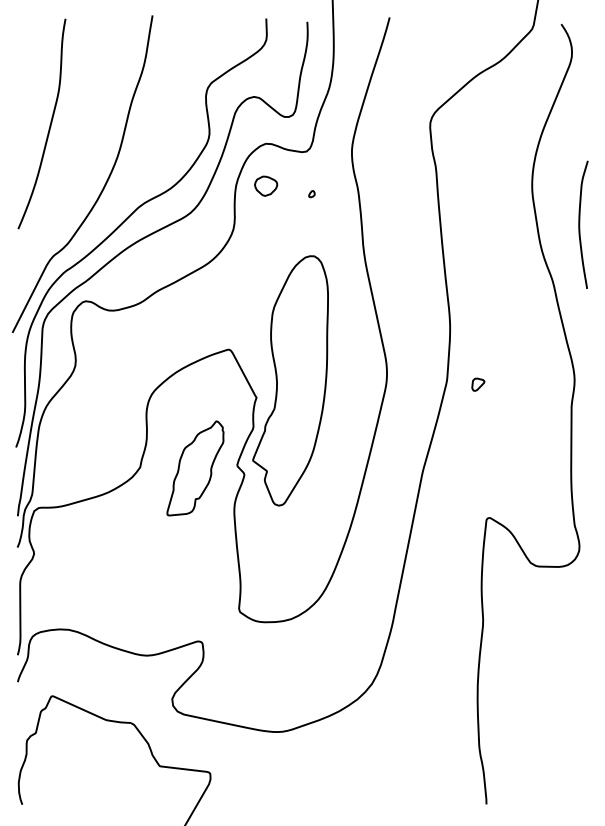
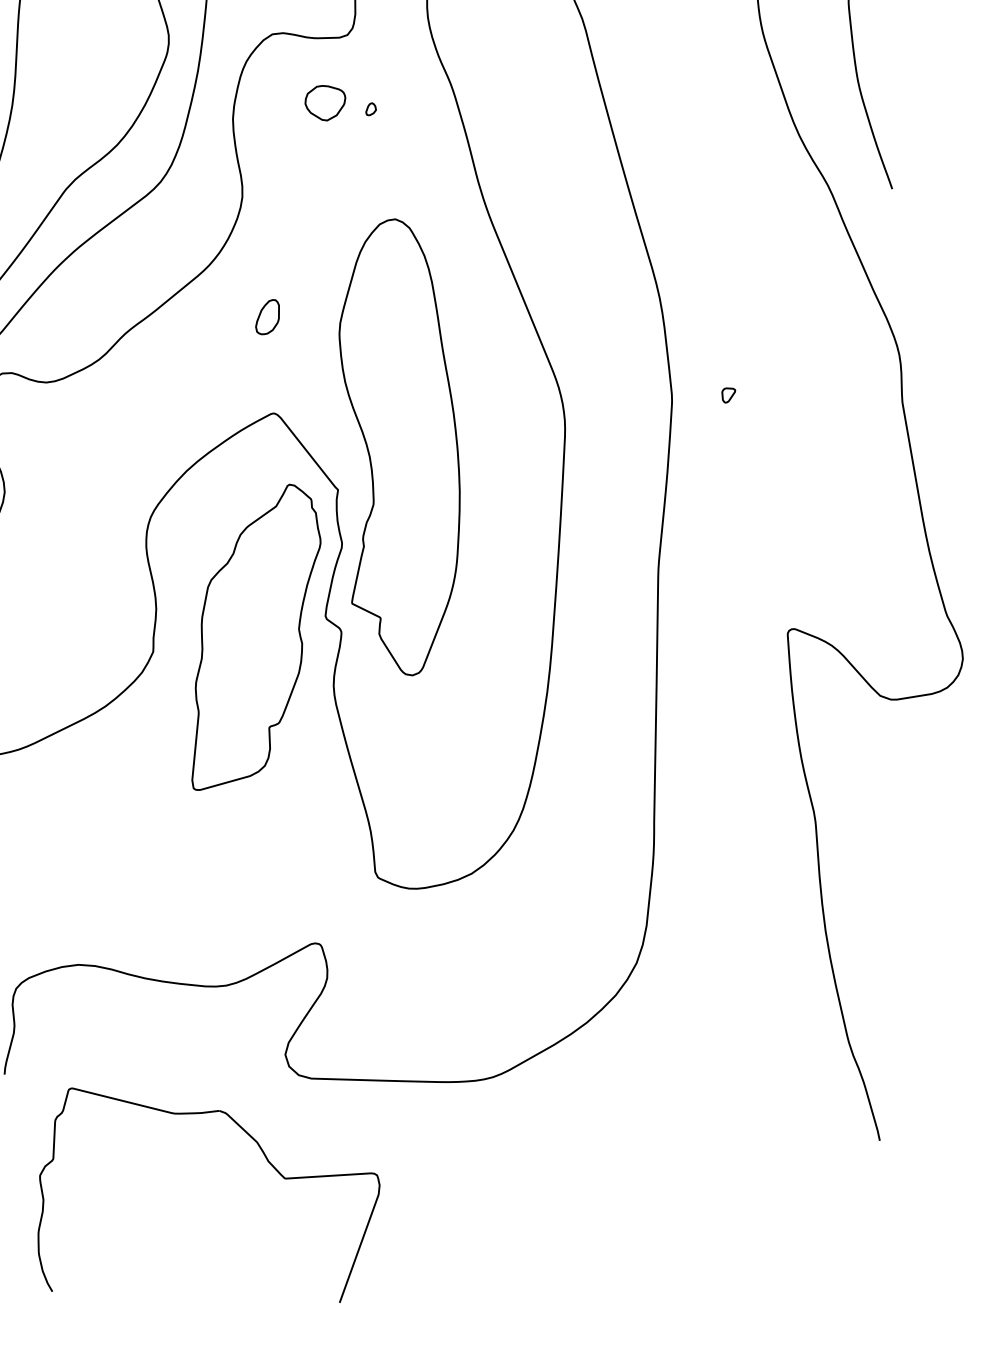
part: (266, 185) -> (326, 101), moved
part: (235, 296) -> (267, 316), added
part: (477, 384) -> (727, 394), size x0.62
part: (195, 468) -> (252, 636), size x1.67

